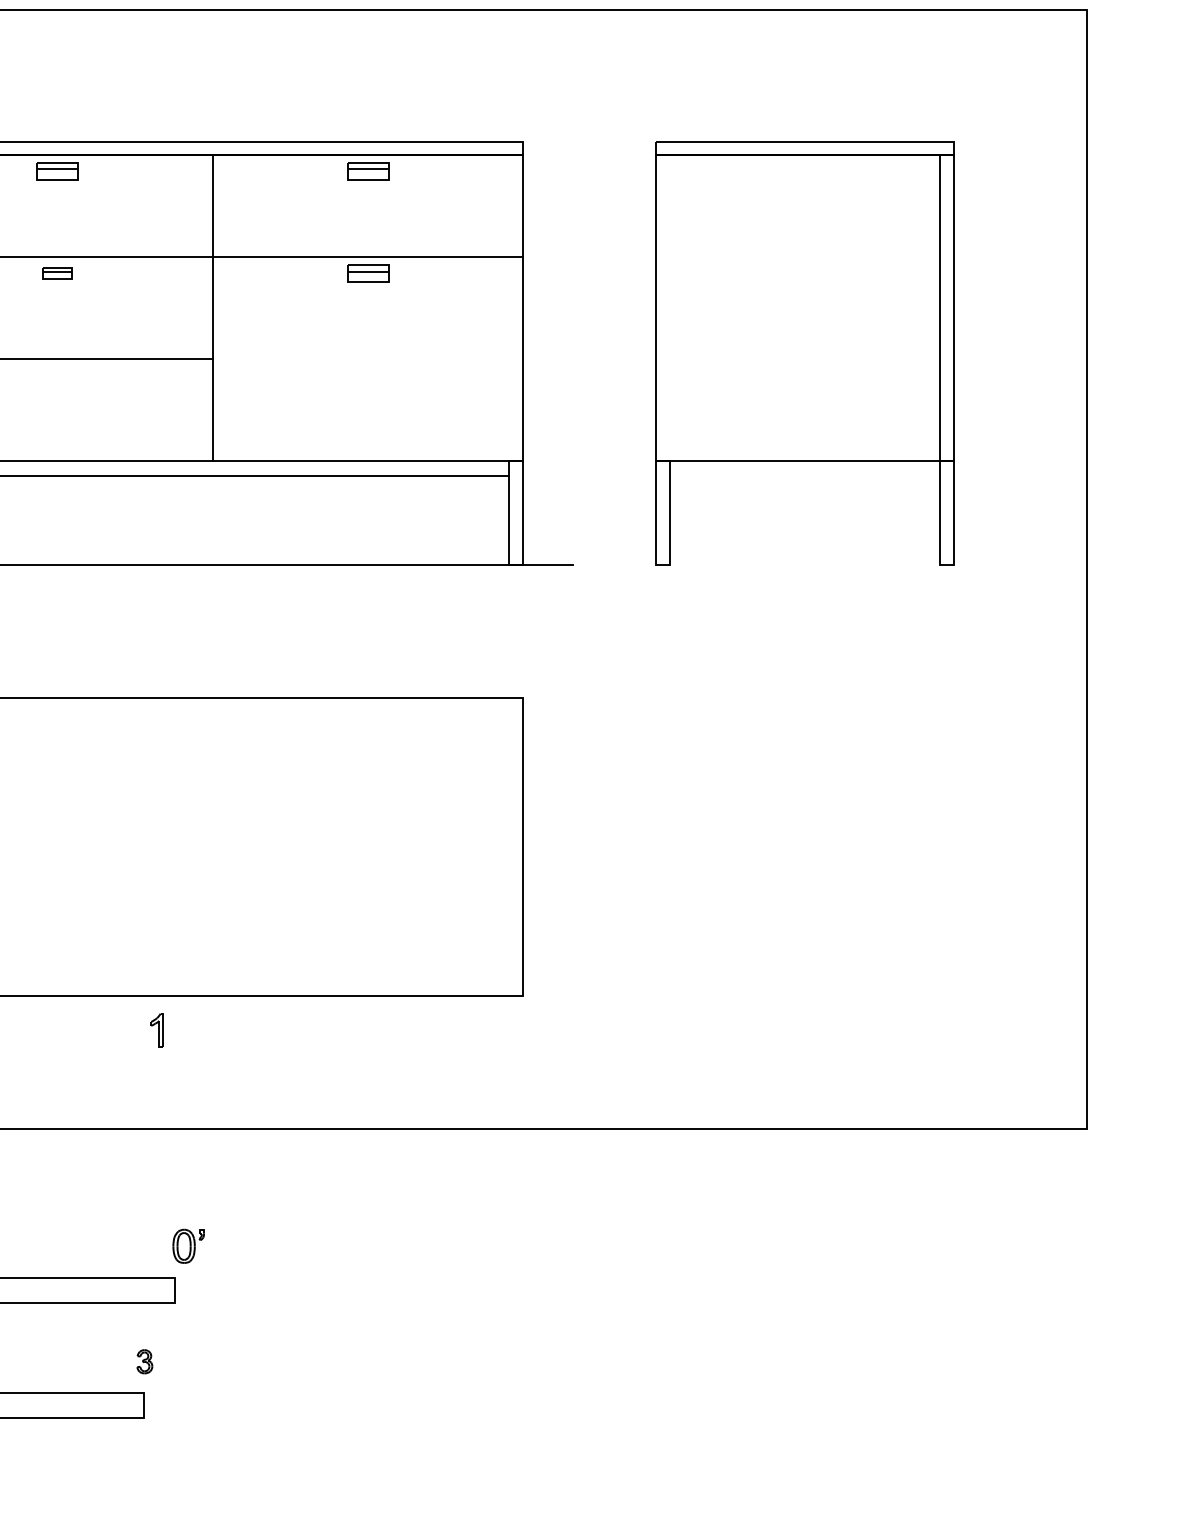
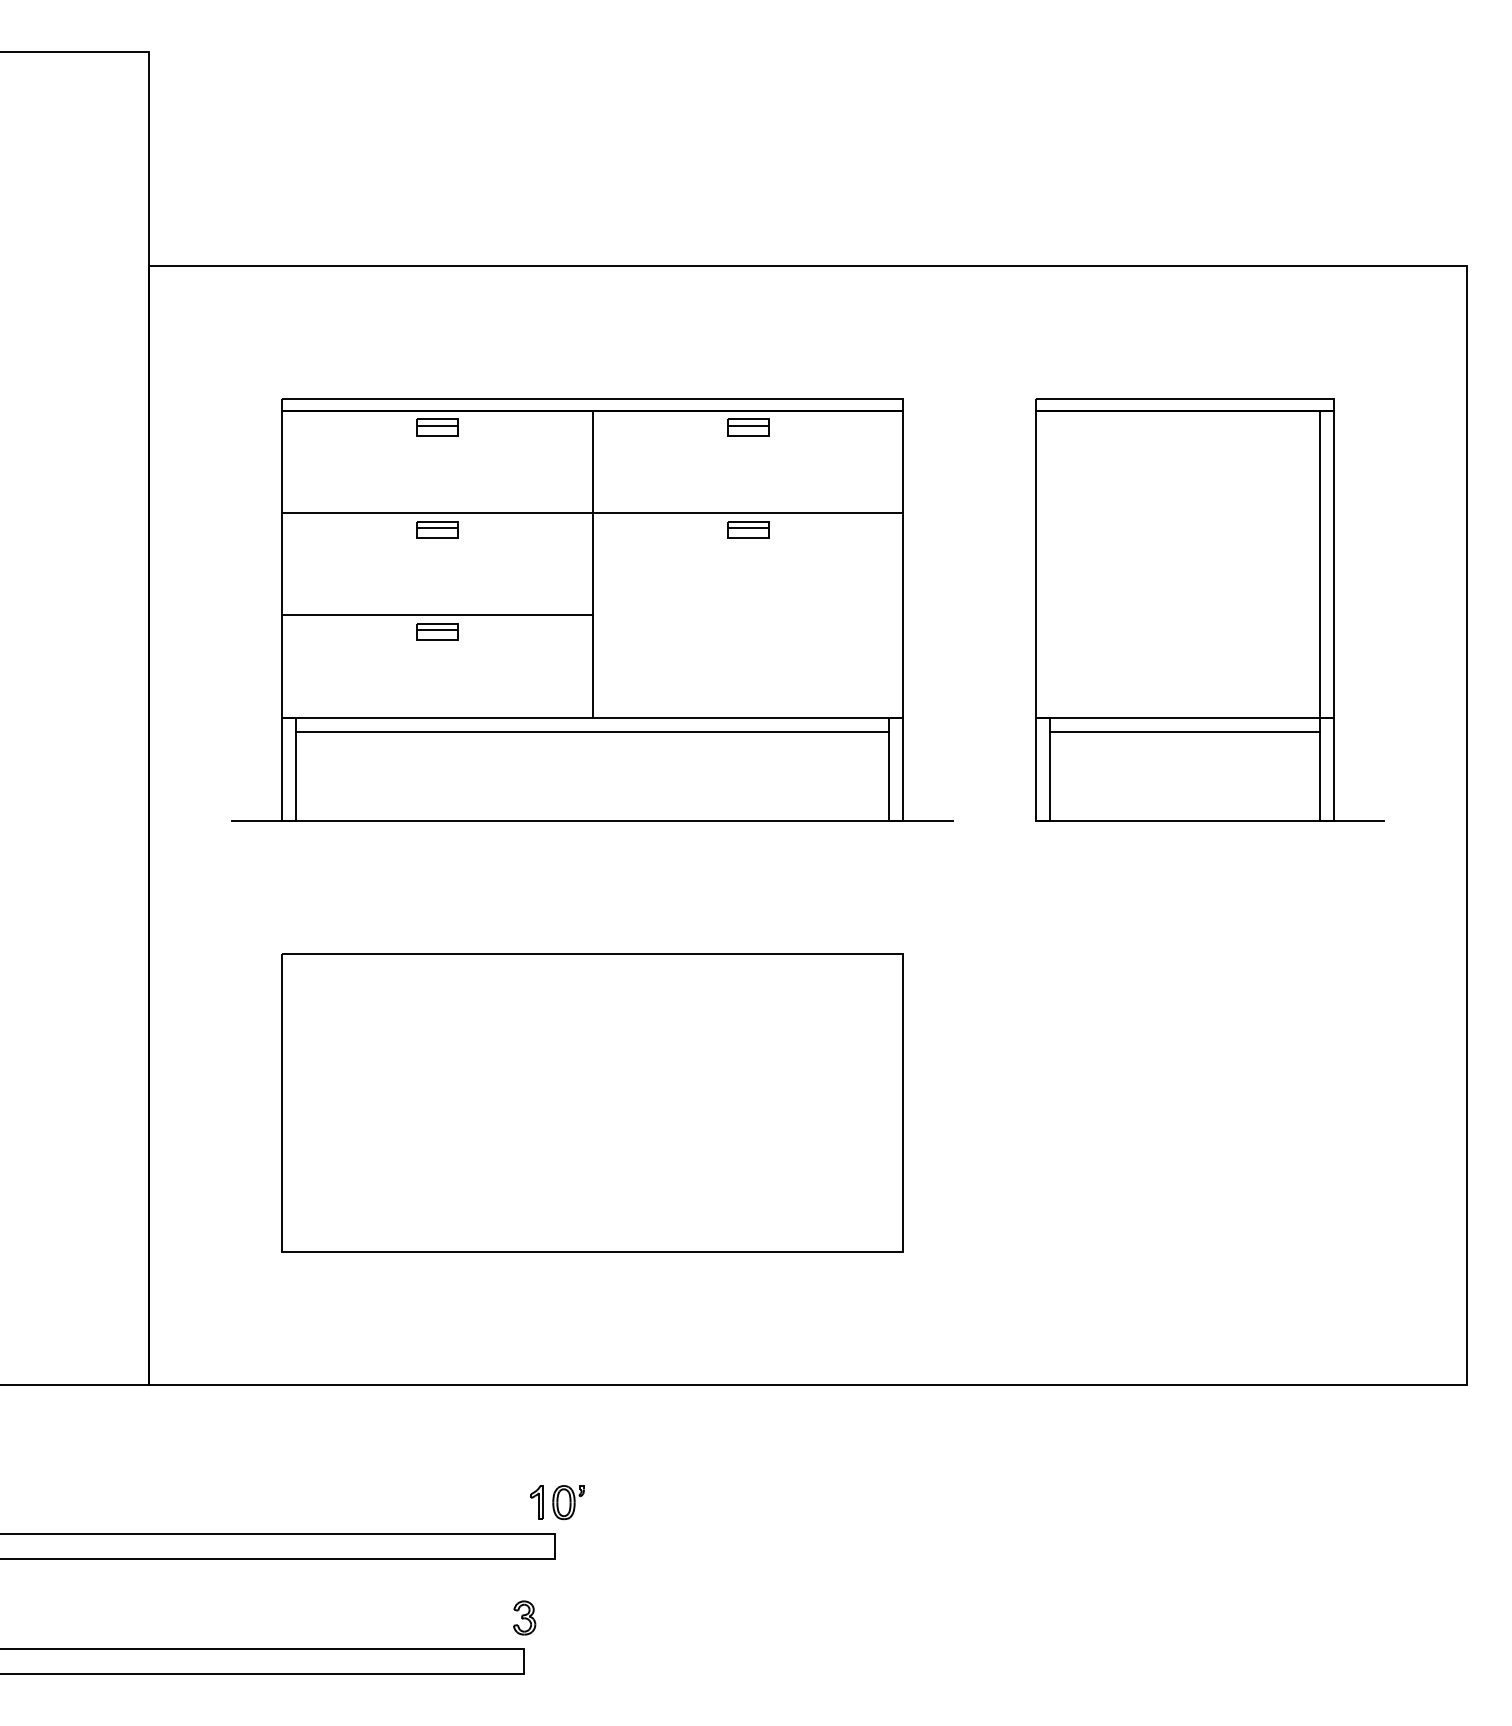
part: (57, 273) -> (437, 529), size x1.43
part: (57, 375) -> (437, 631), added
line: (804, 476) -> (1184, 732), added
line: (829, 565) -> (1209, 821), added
part: (156, 1030) -> (536, 1502), moved
part: (144, 1361) -> (524, 1617), size x1.43

